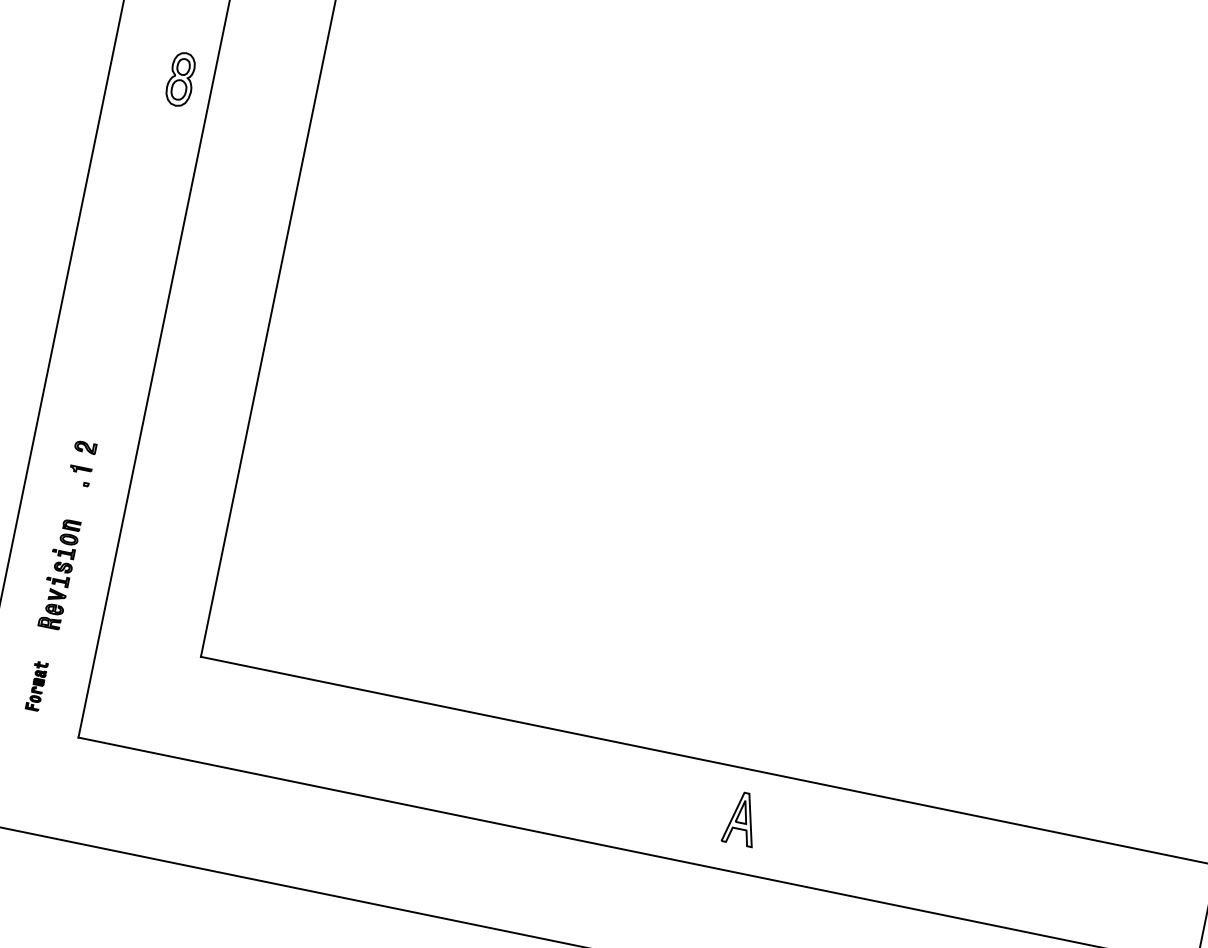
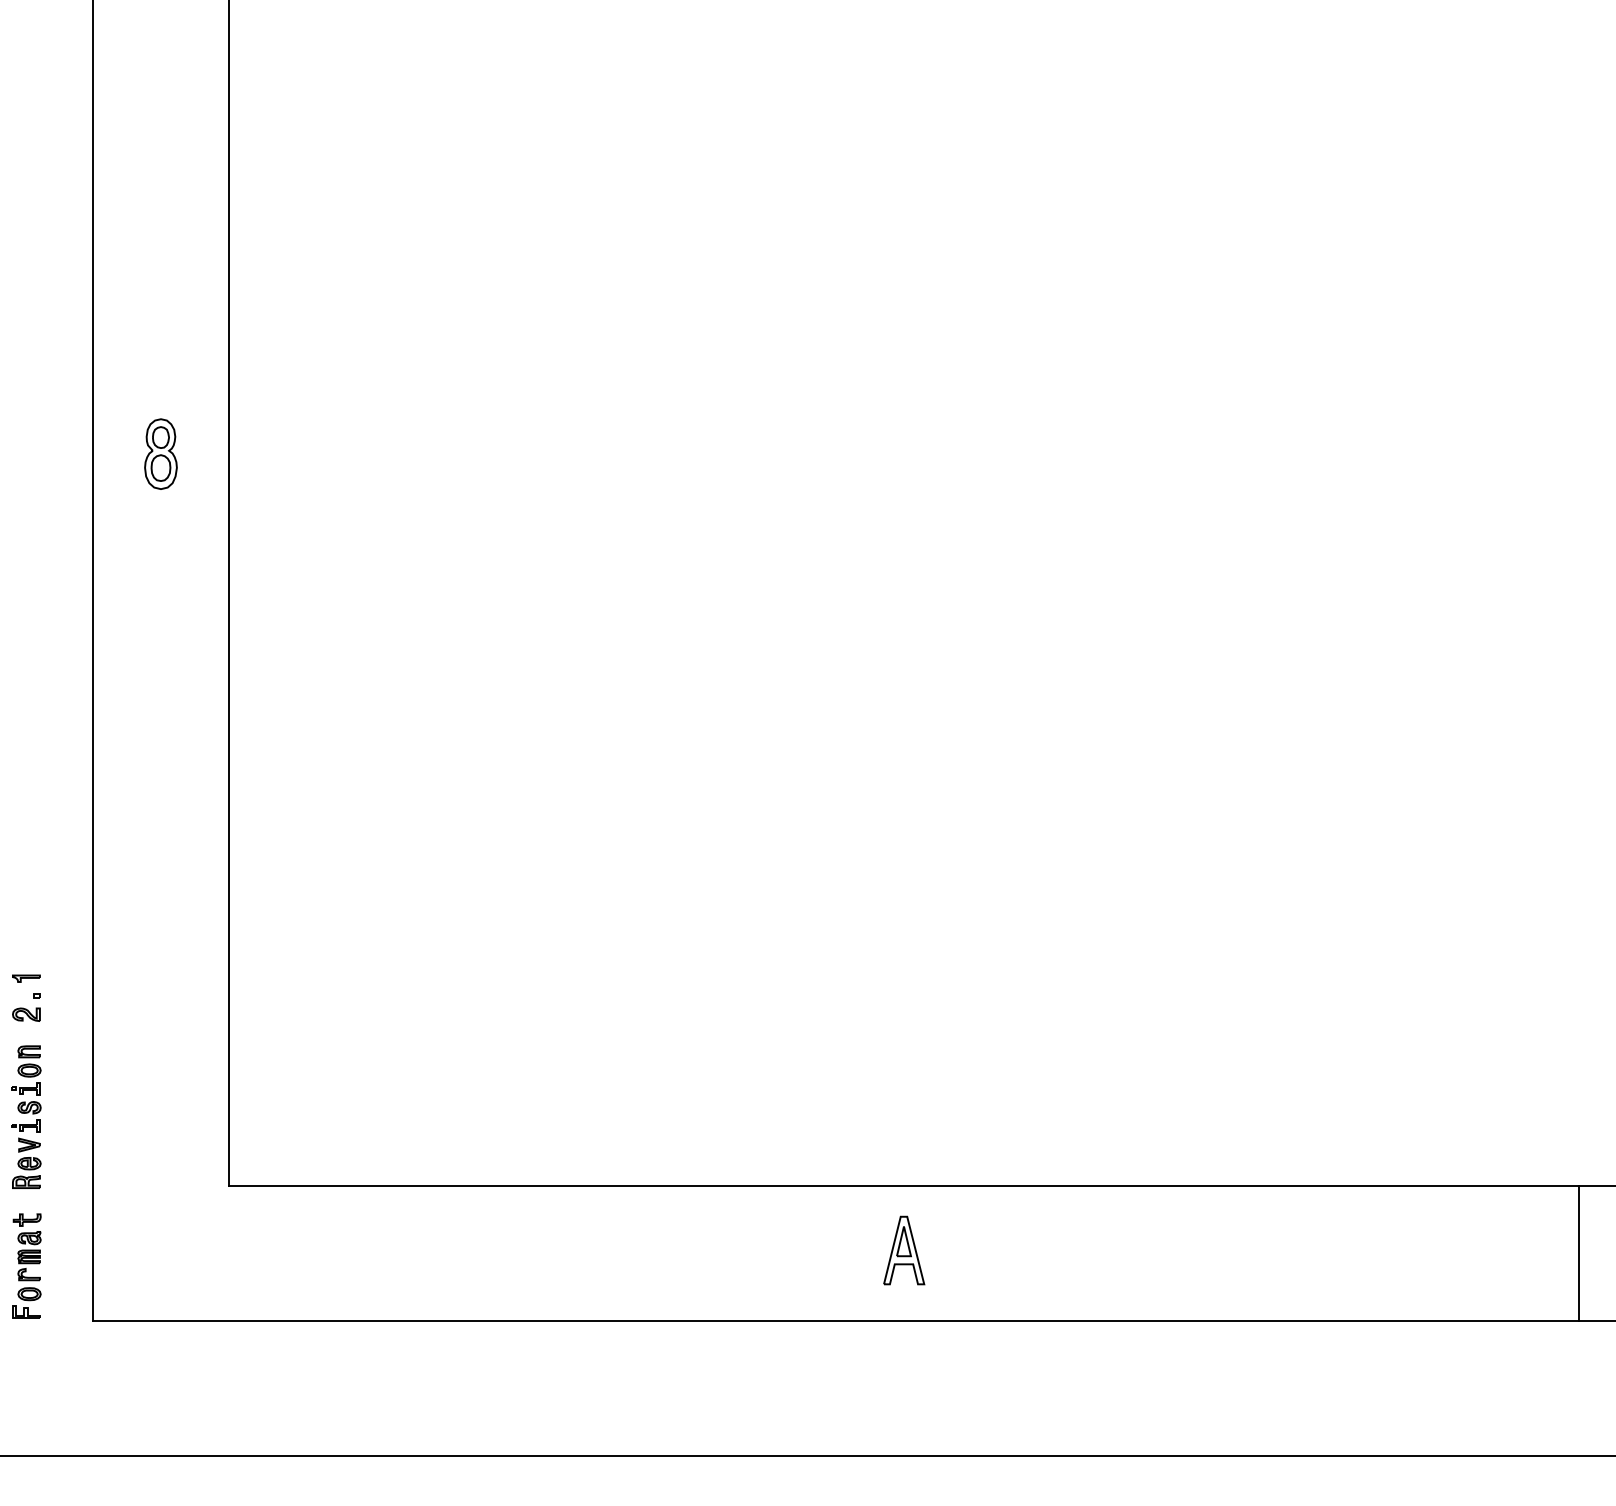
part: (180, 78) -> (160, 453), moved
part: (85, 447) -> (26, 1014), moved
part: (36, 685) -> (26, 1265), size x1.67
part: (742, 818) -> (904, 1250), moved

